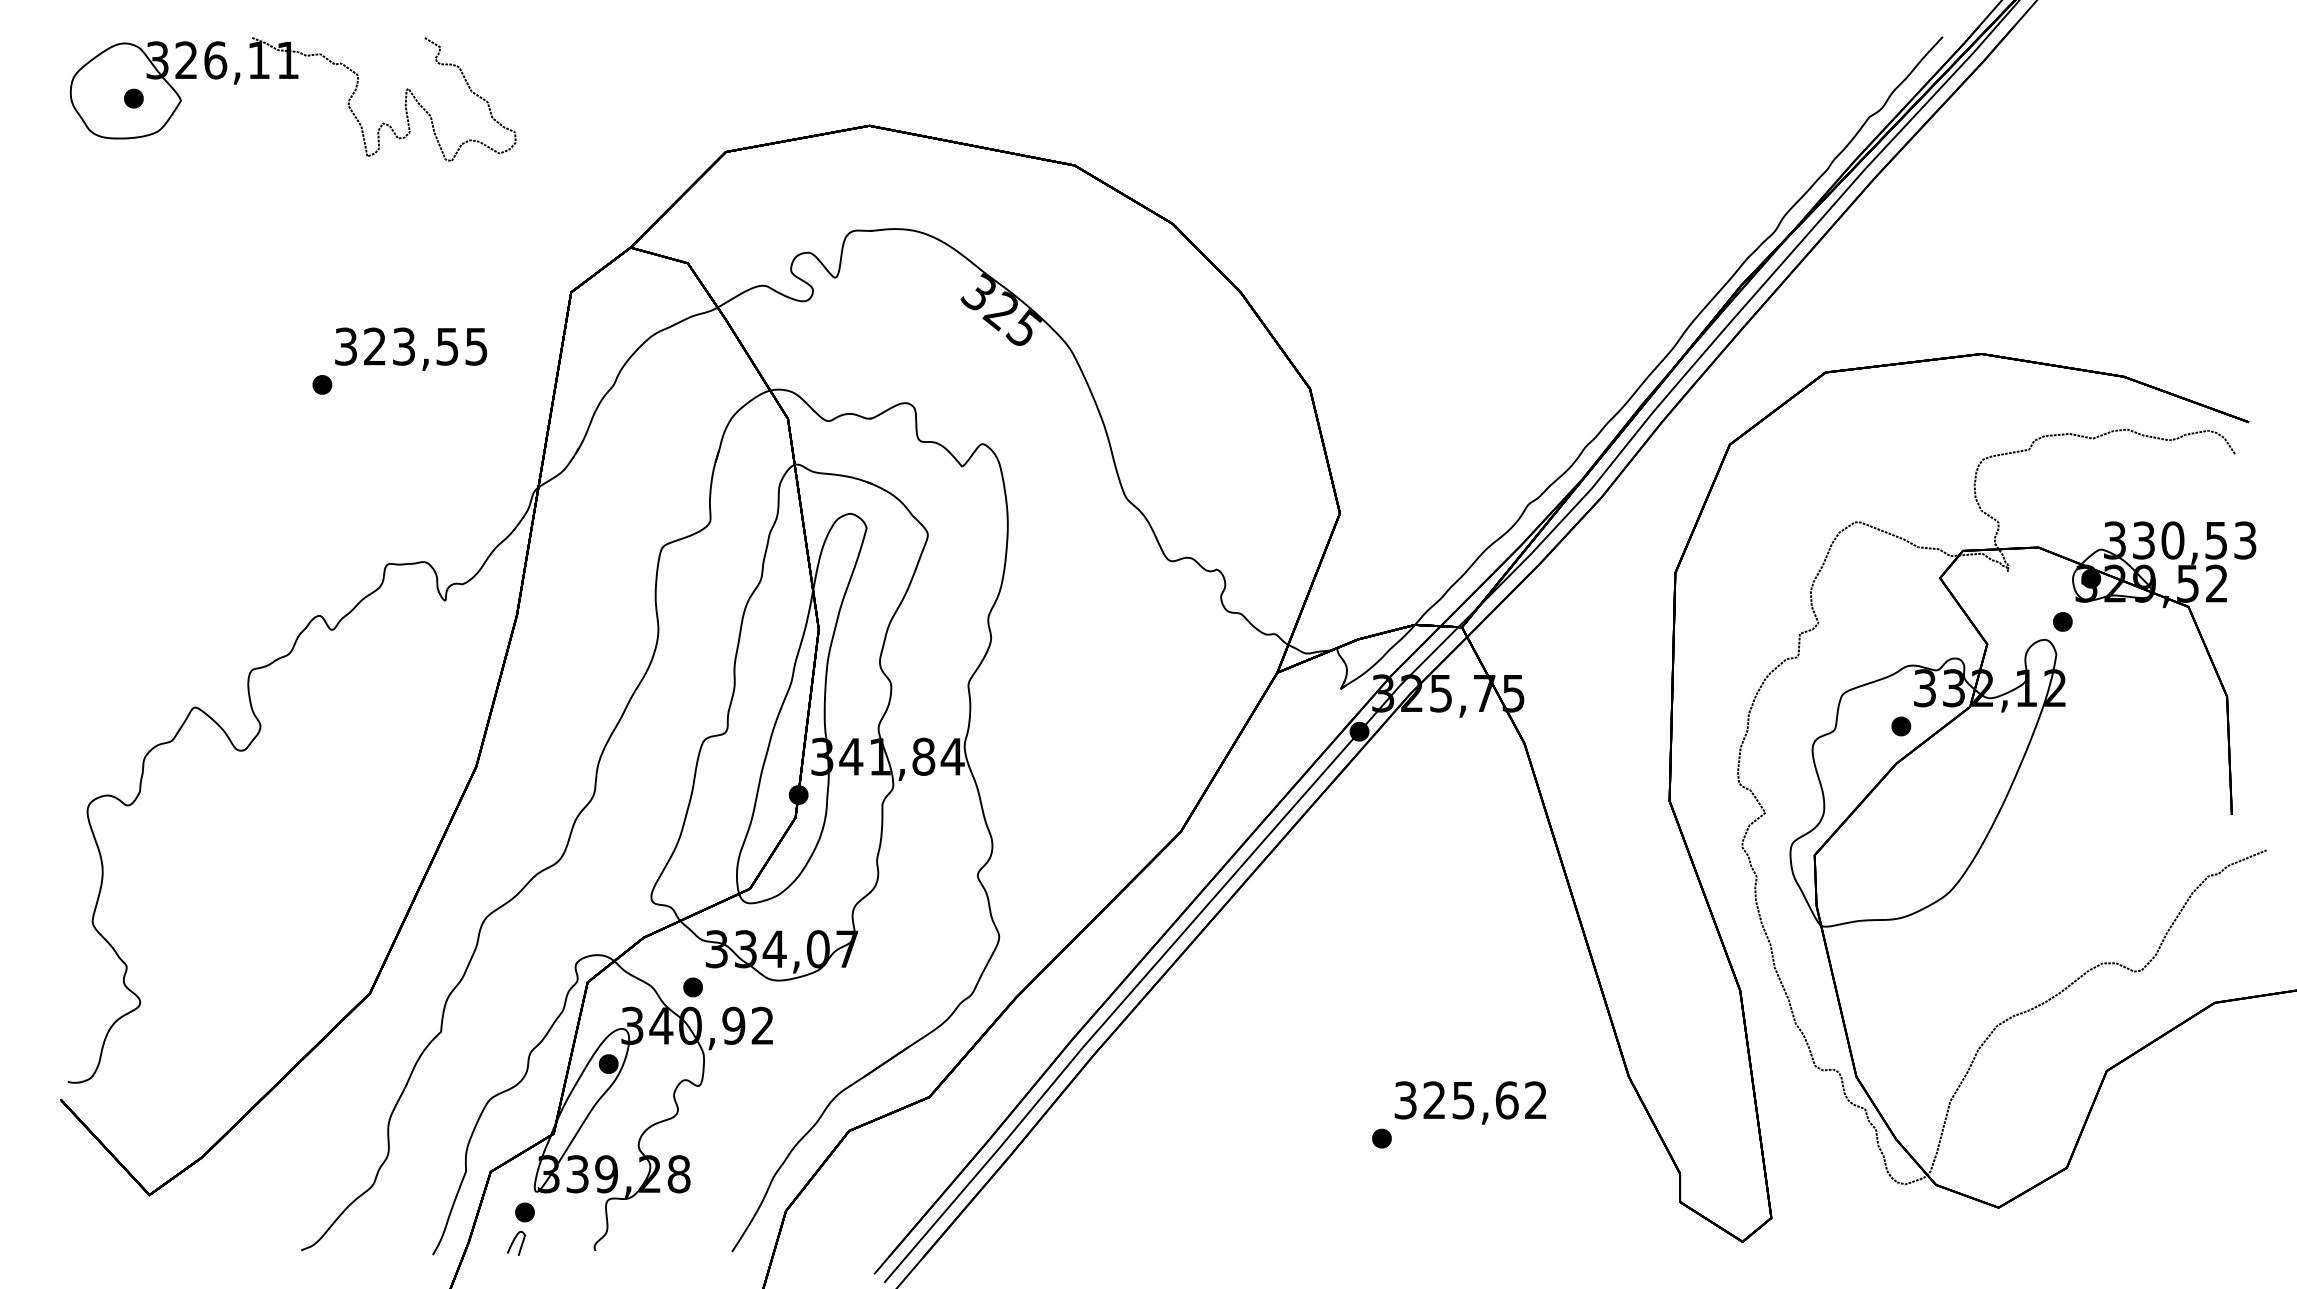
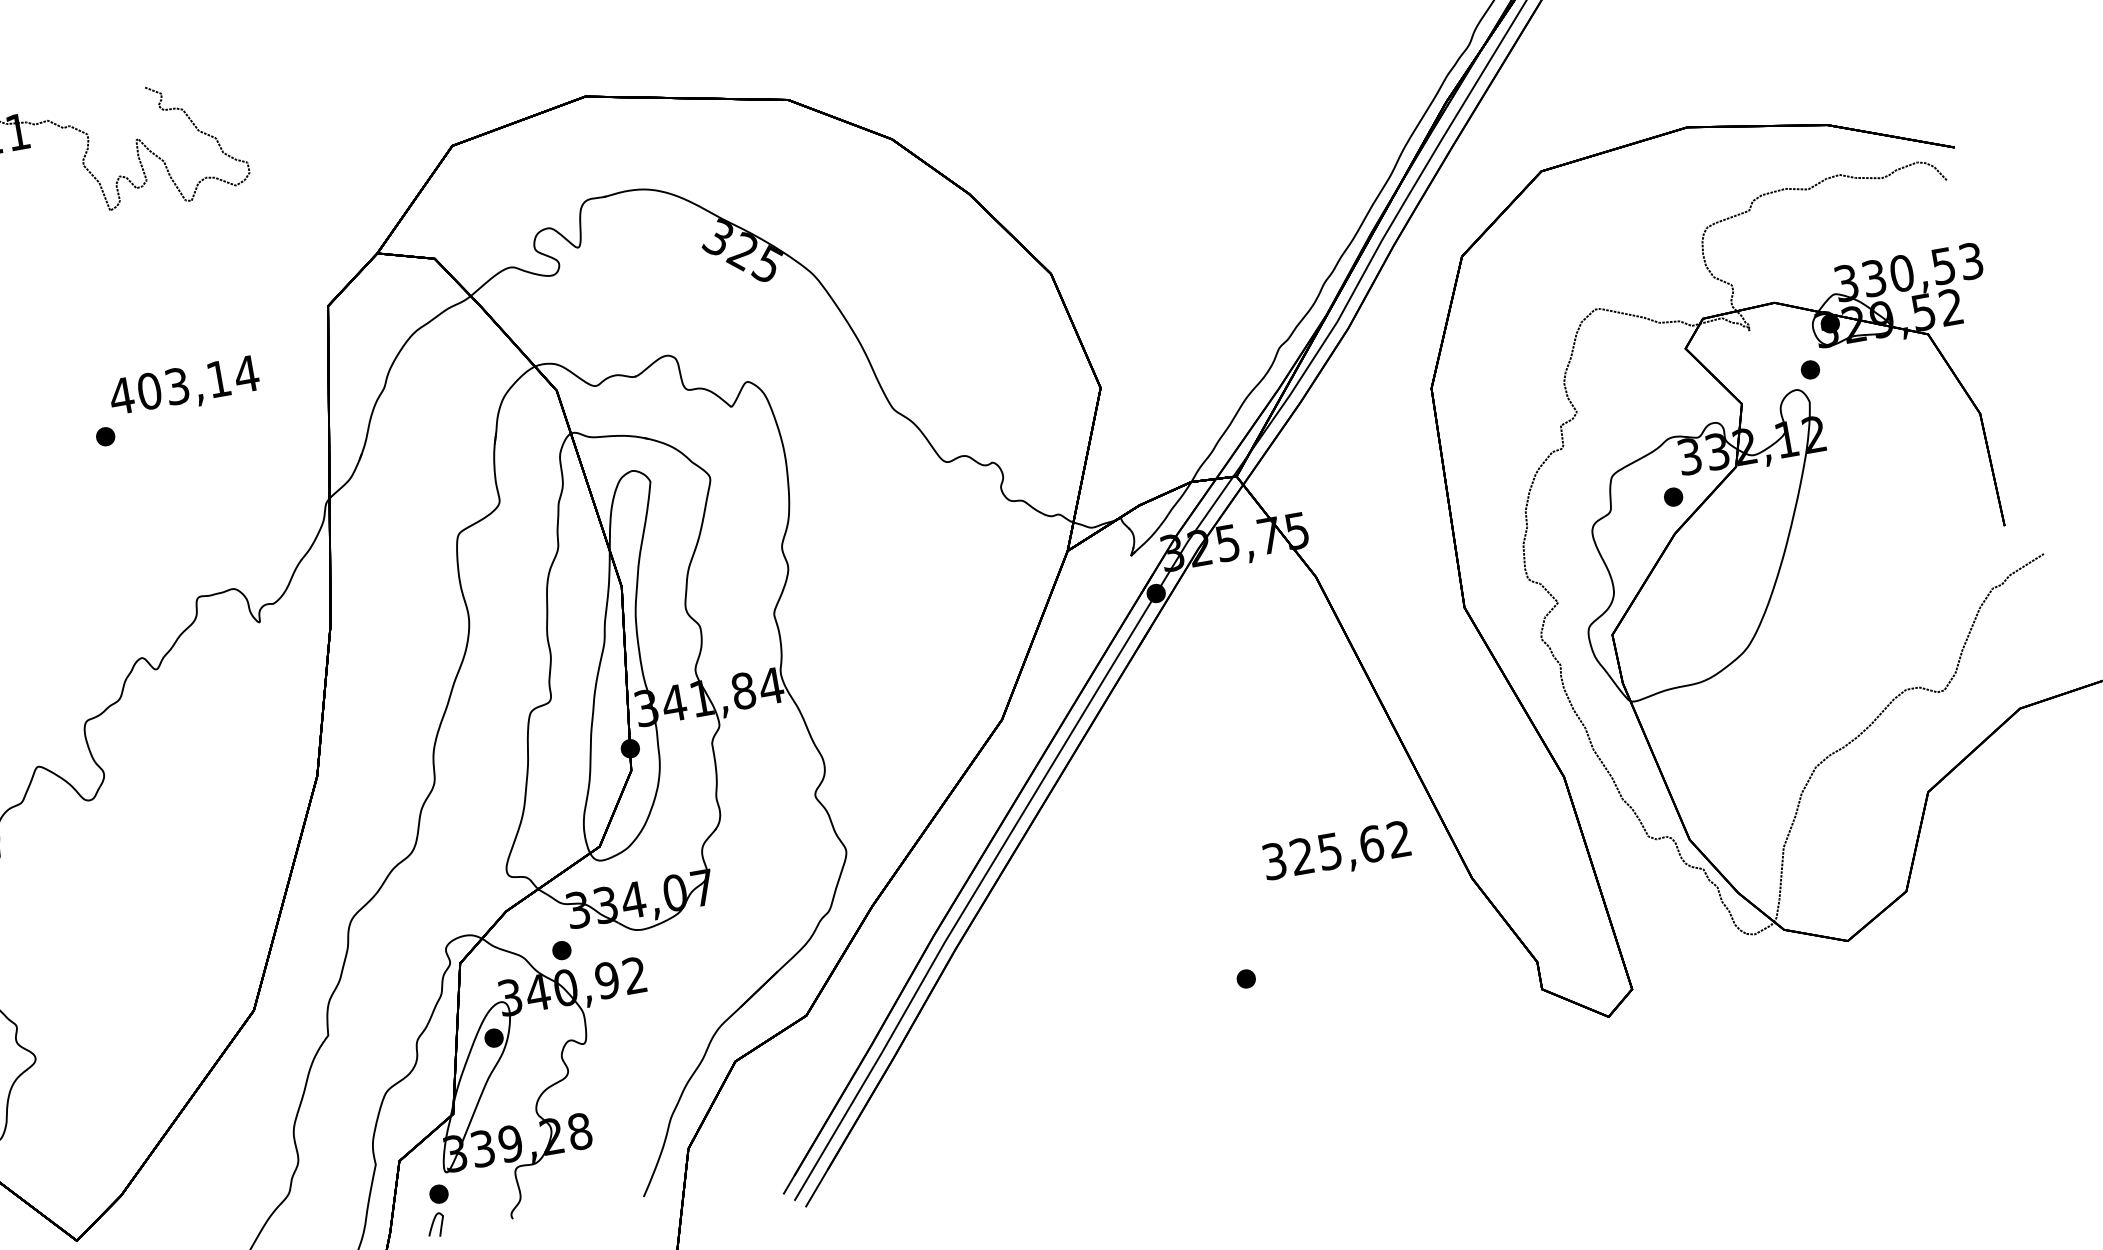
text: (411, 346) -> (184, 384), 323,55 -> 403,14
text: (1470, 1102) -> (1336, 852), moved

